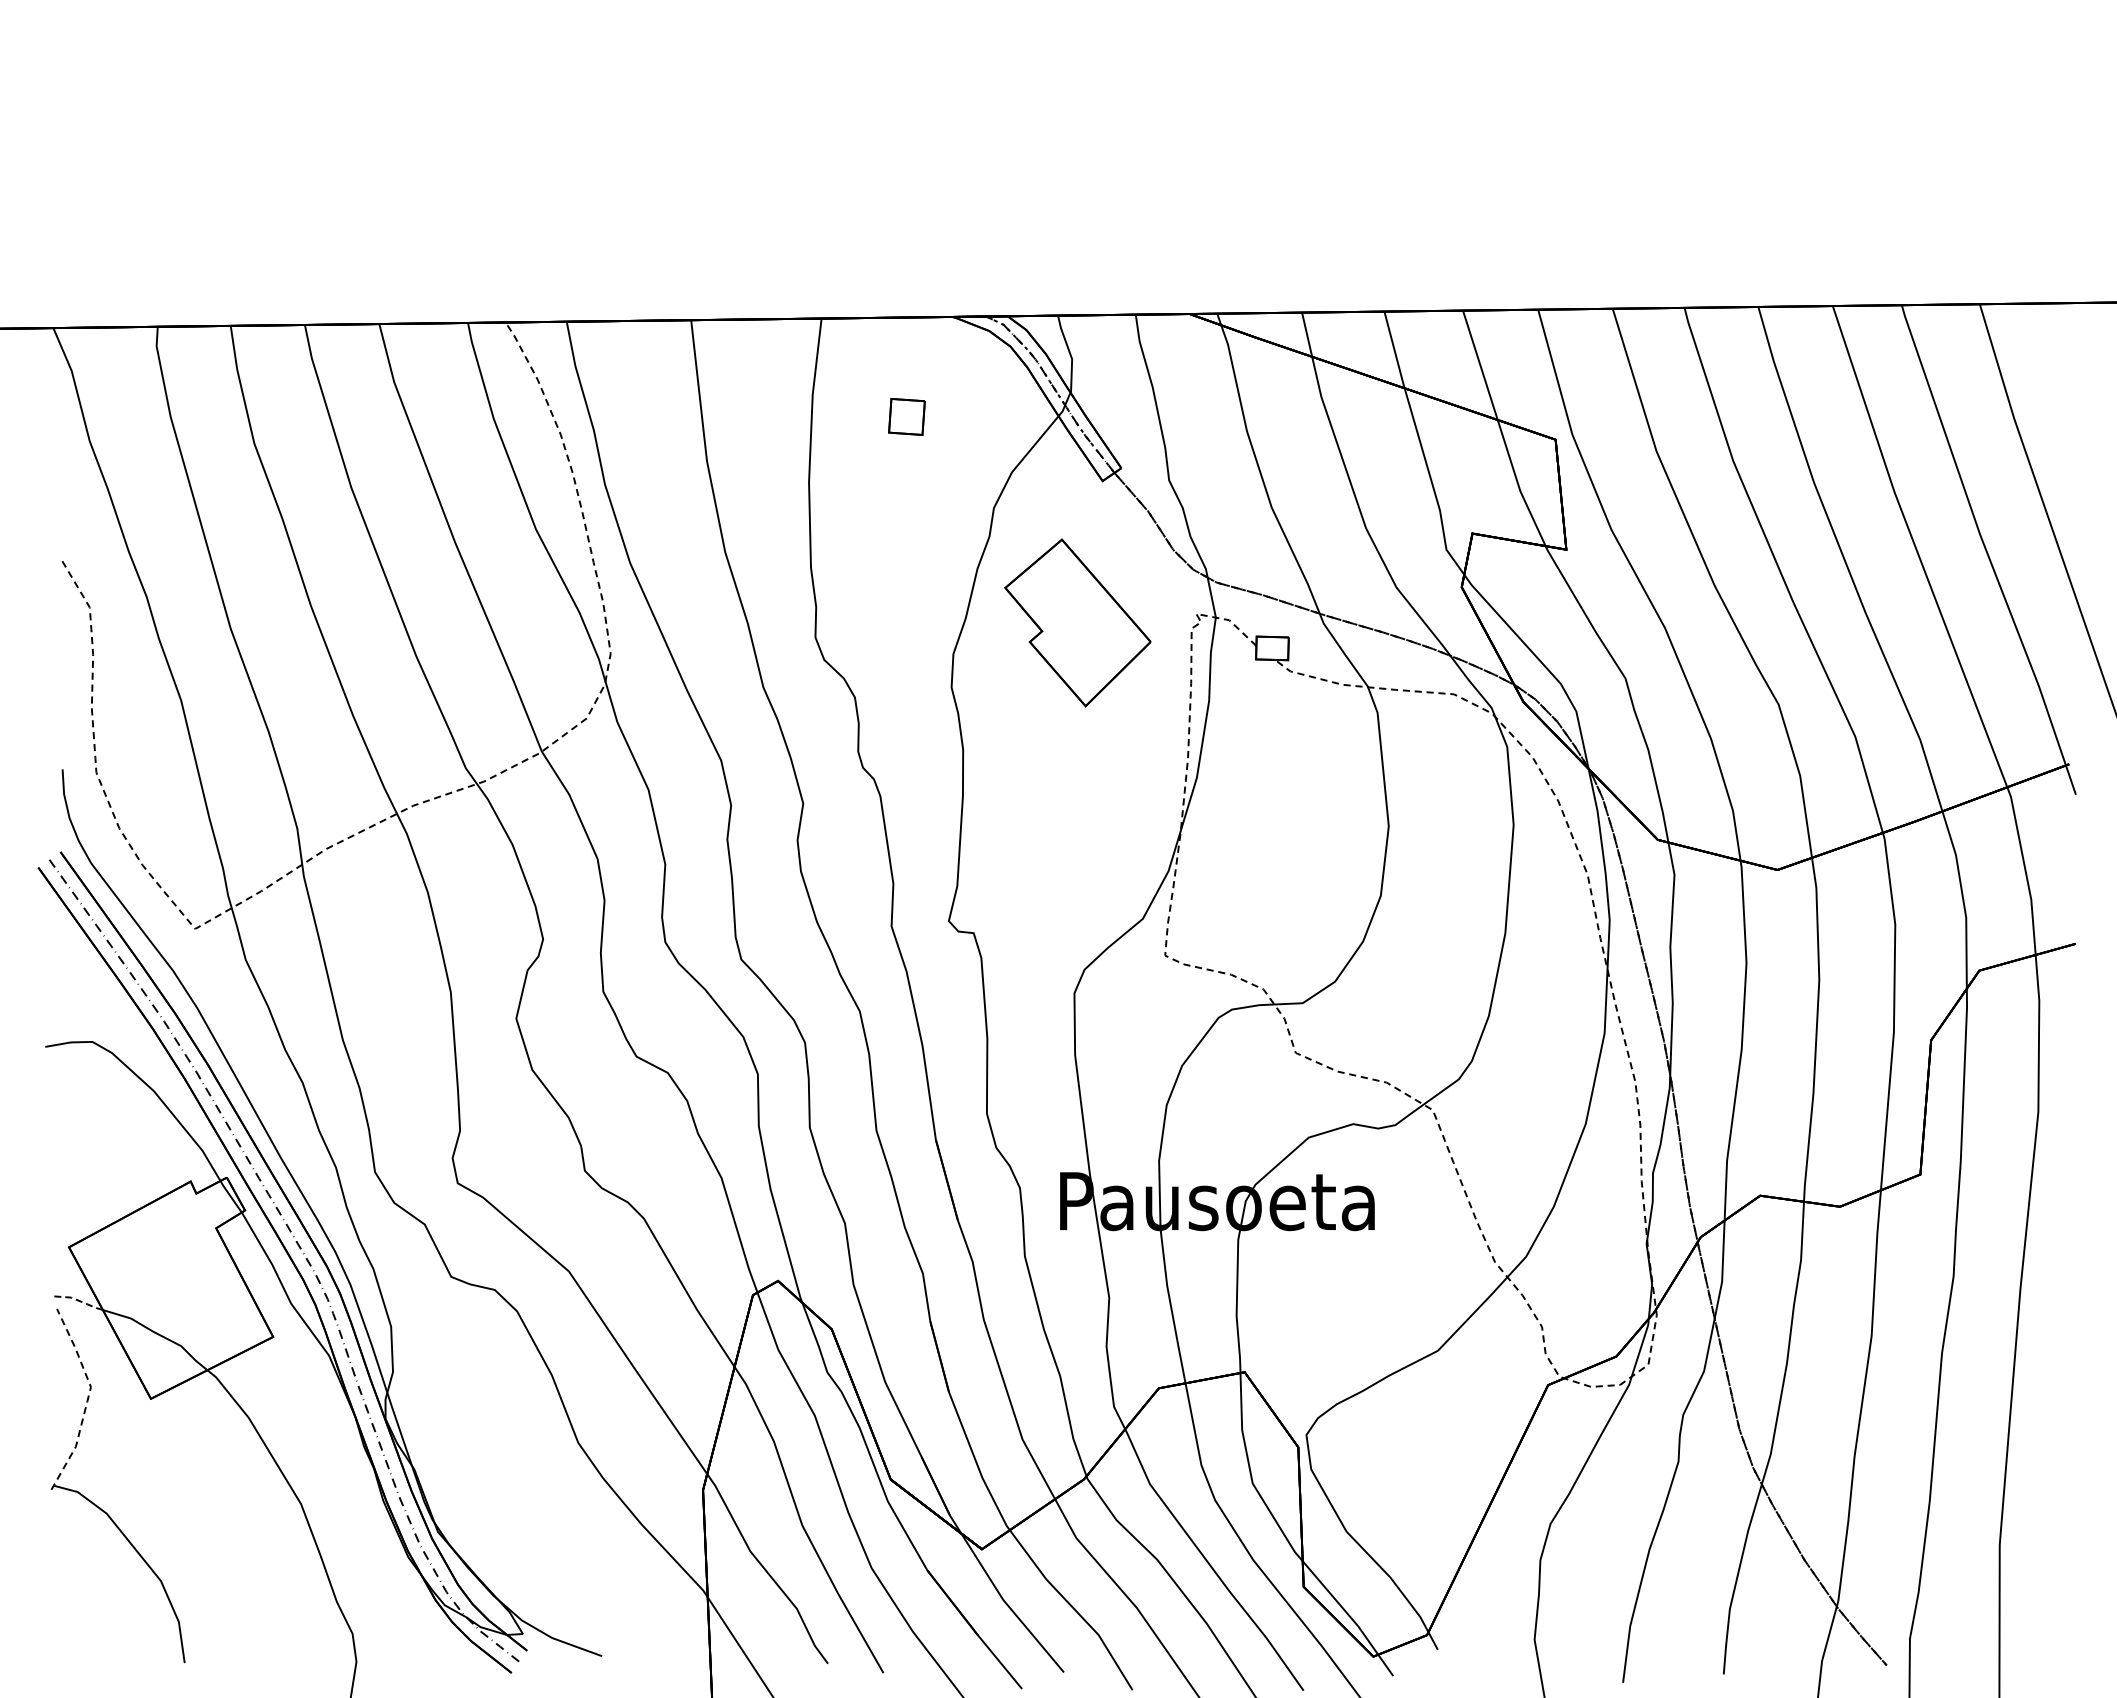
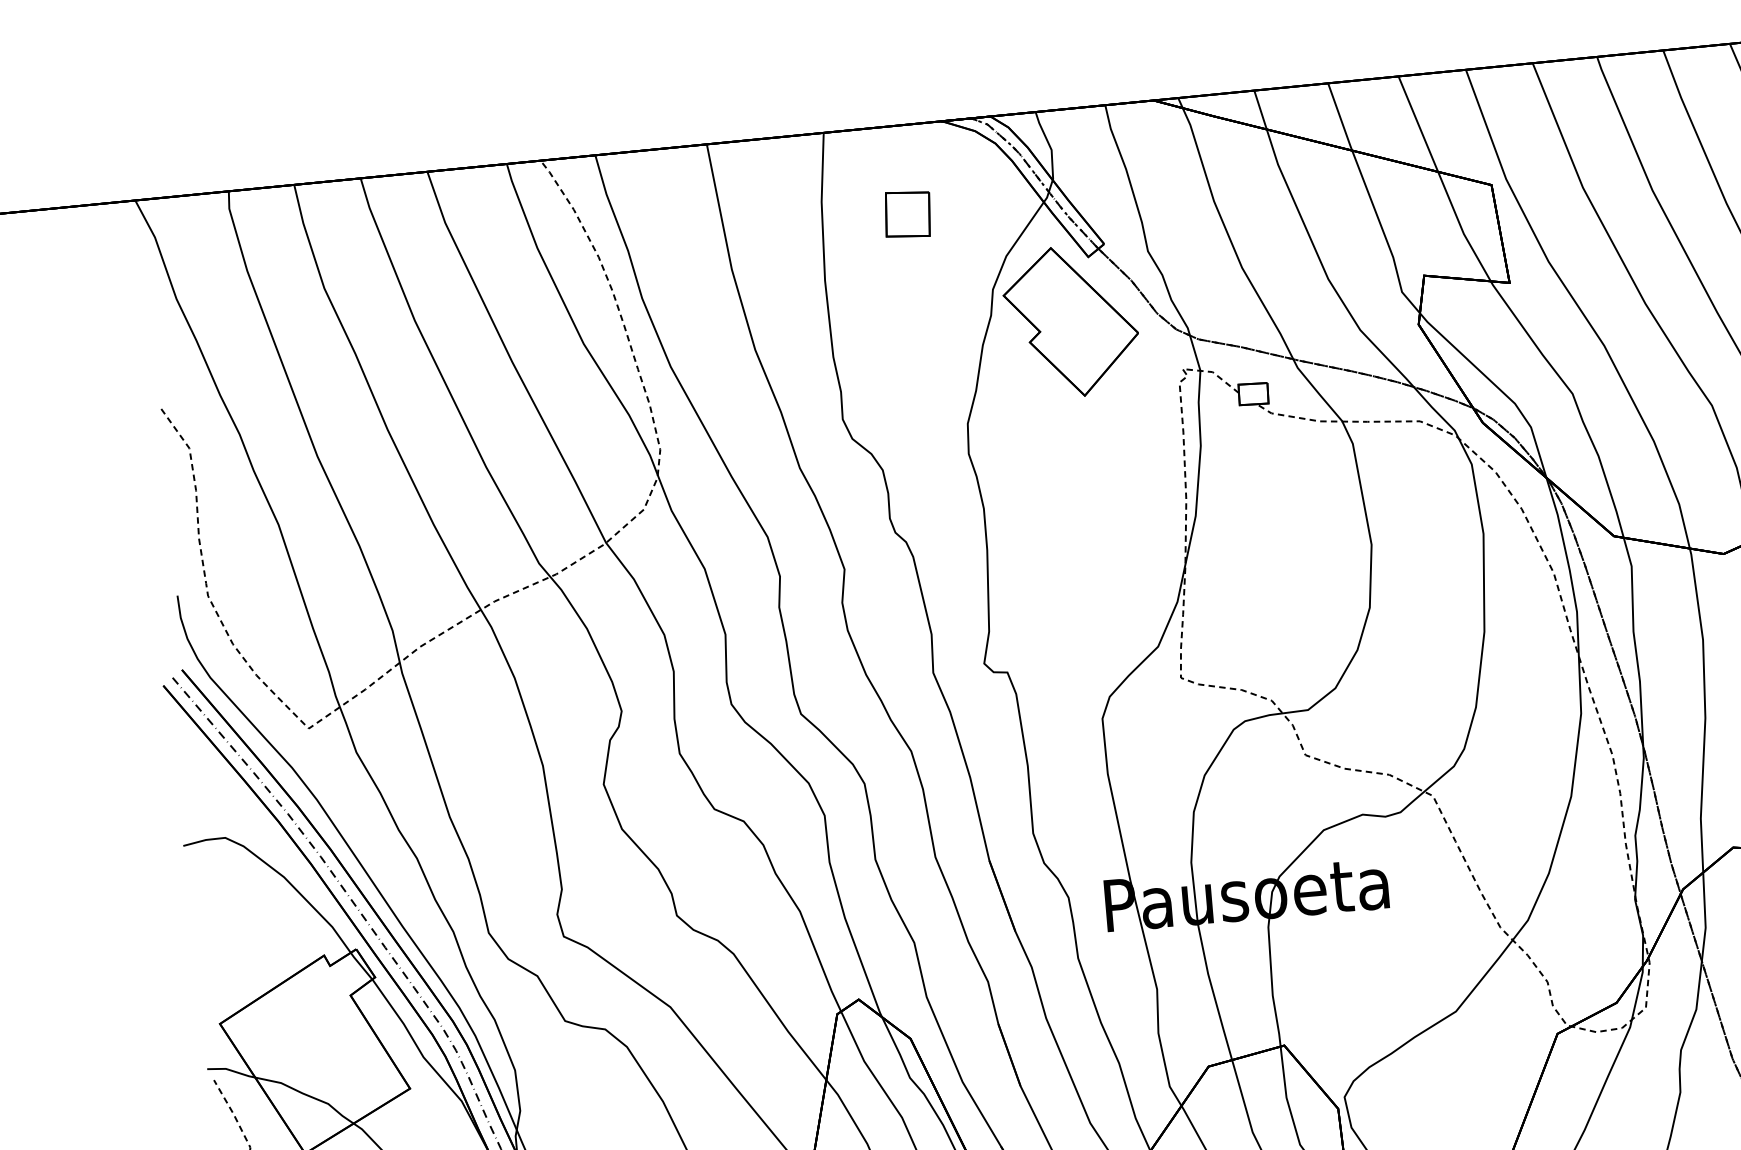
part: (906, 416) -> (907, 214), size x1.43
part: (1077, 622) -> (1071, 321), moved
line: (77, 1300) -> (231, 1070), dashed -> solid

